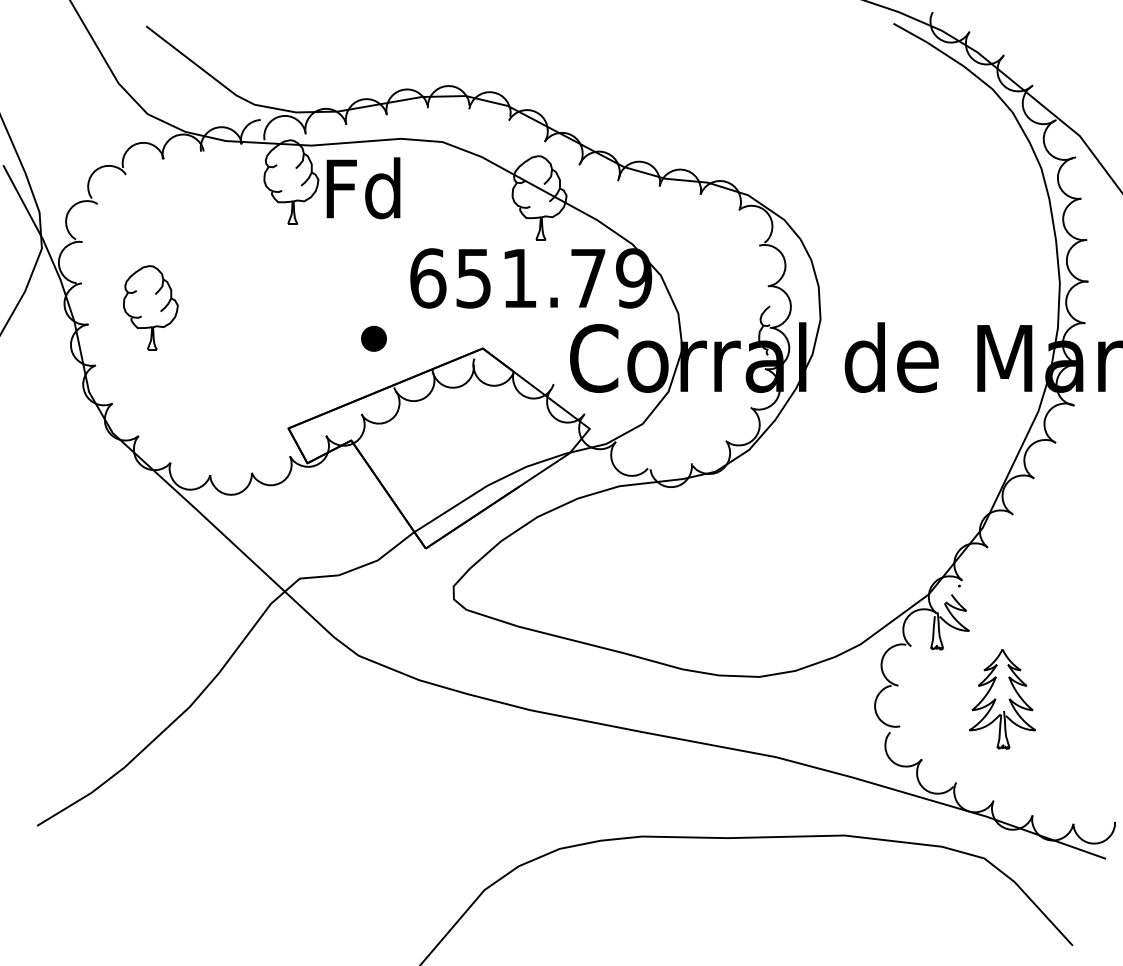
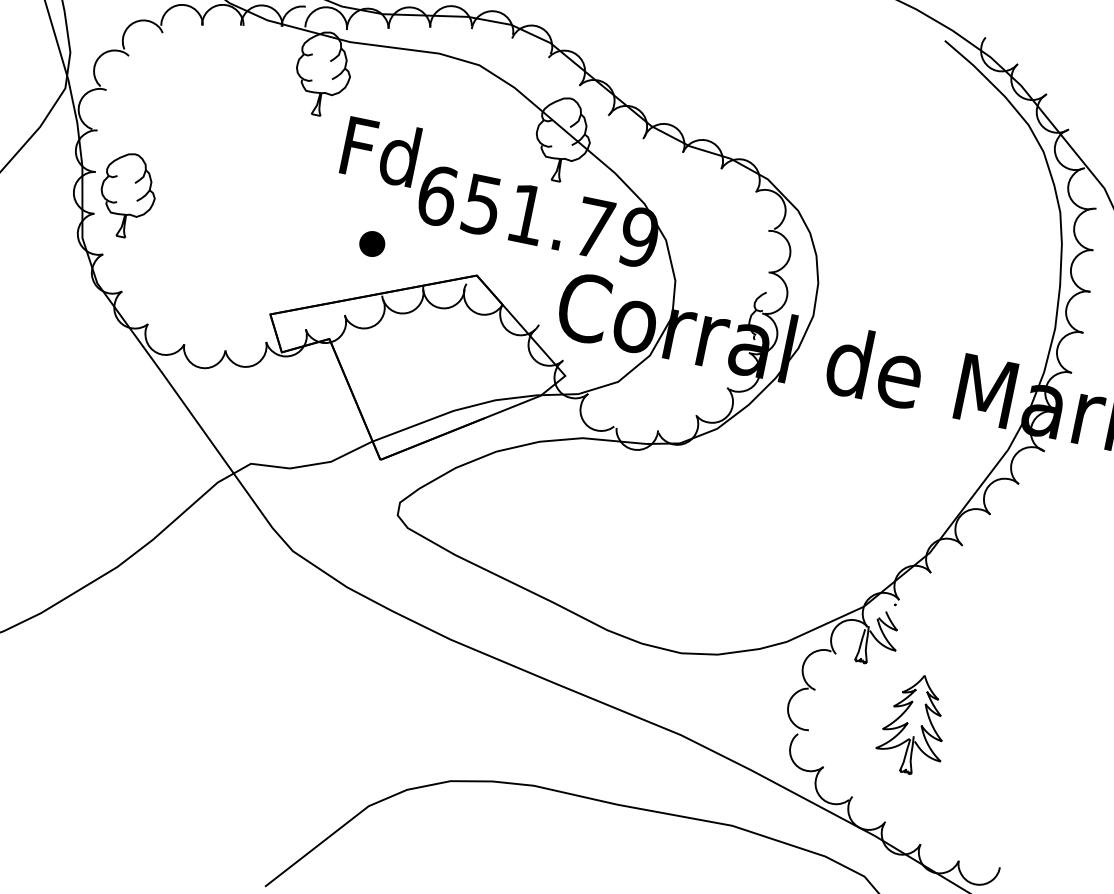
text: (363, 188) -> (380, 151), moved
part: (150, 307) -> (127, 195), moved

